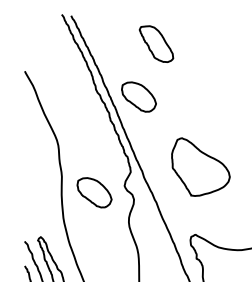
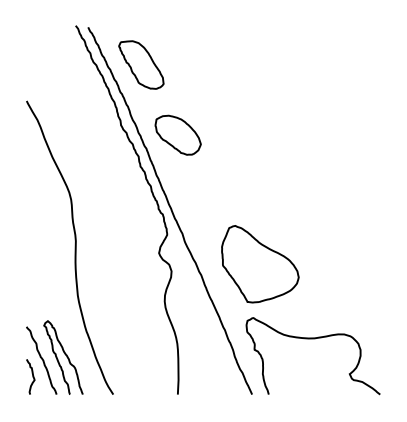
part: (156, 43) -> (141, 64), moved
part: (201, 167) -> (260, 264), moved
part: (94, 192) -> (118, 261), removed

